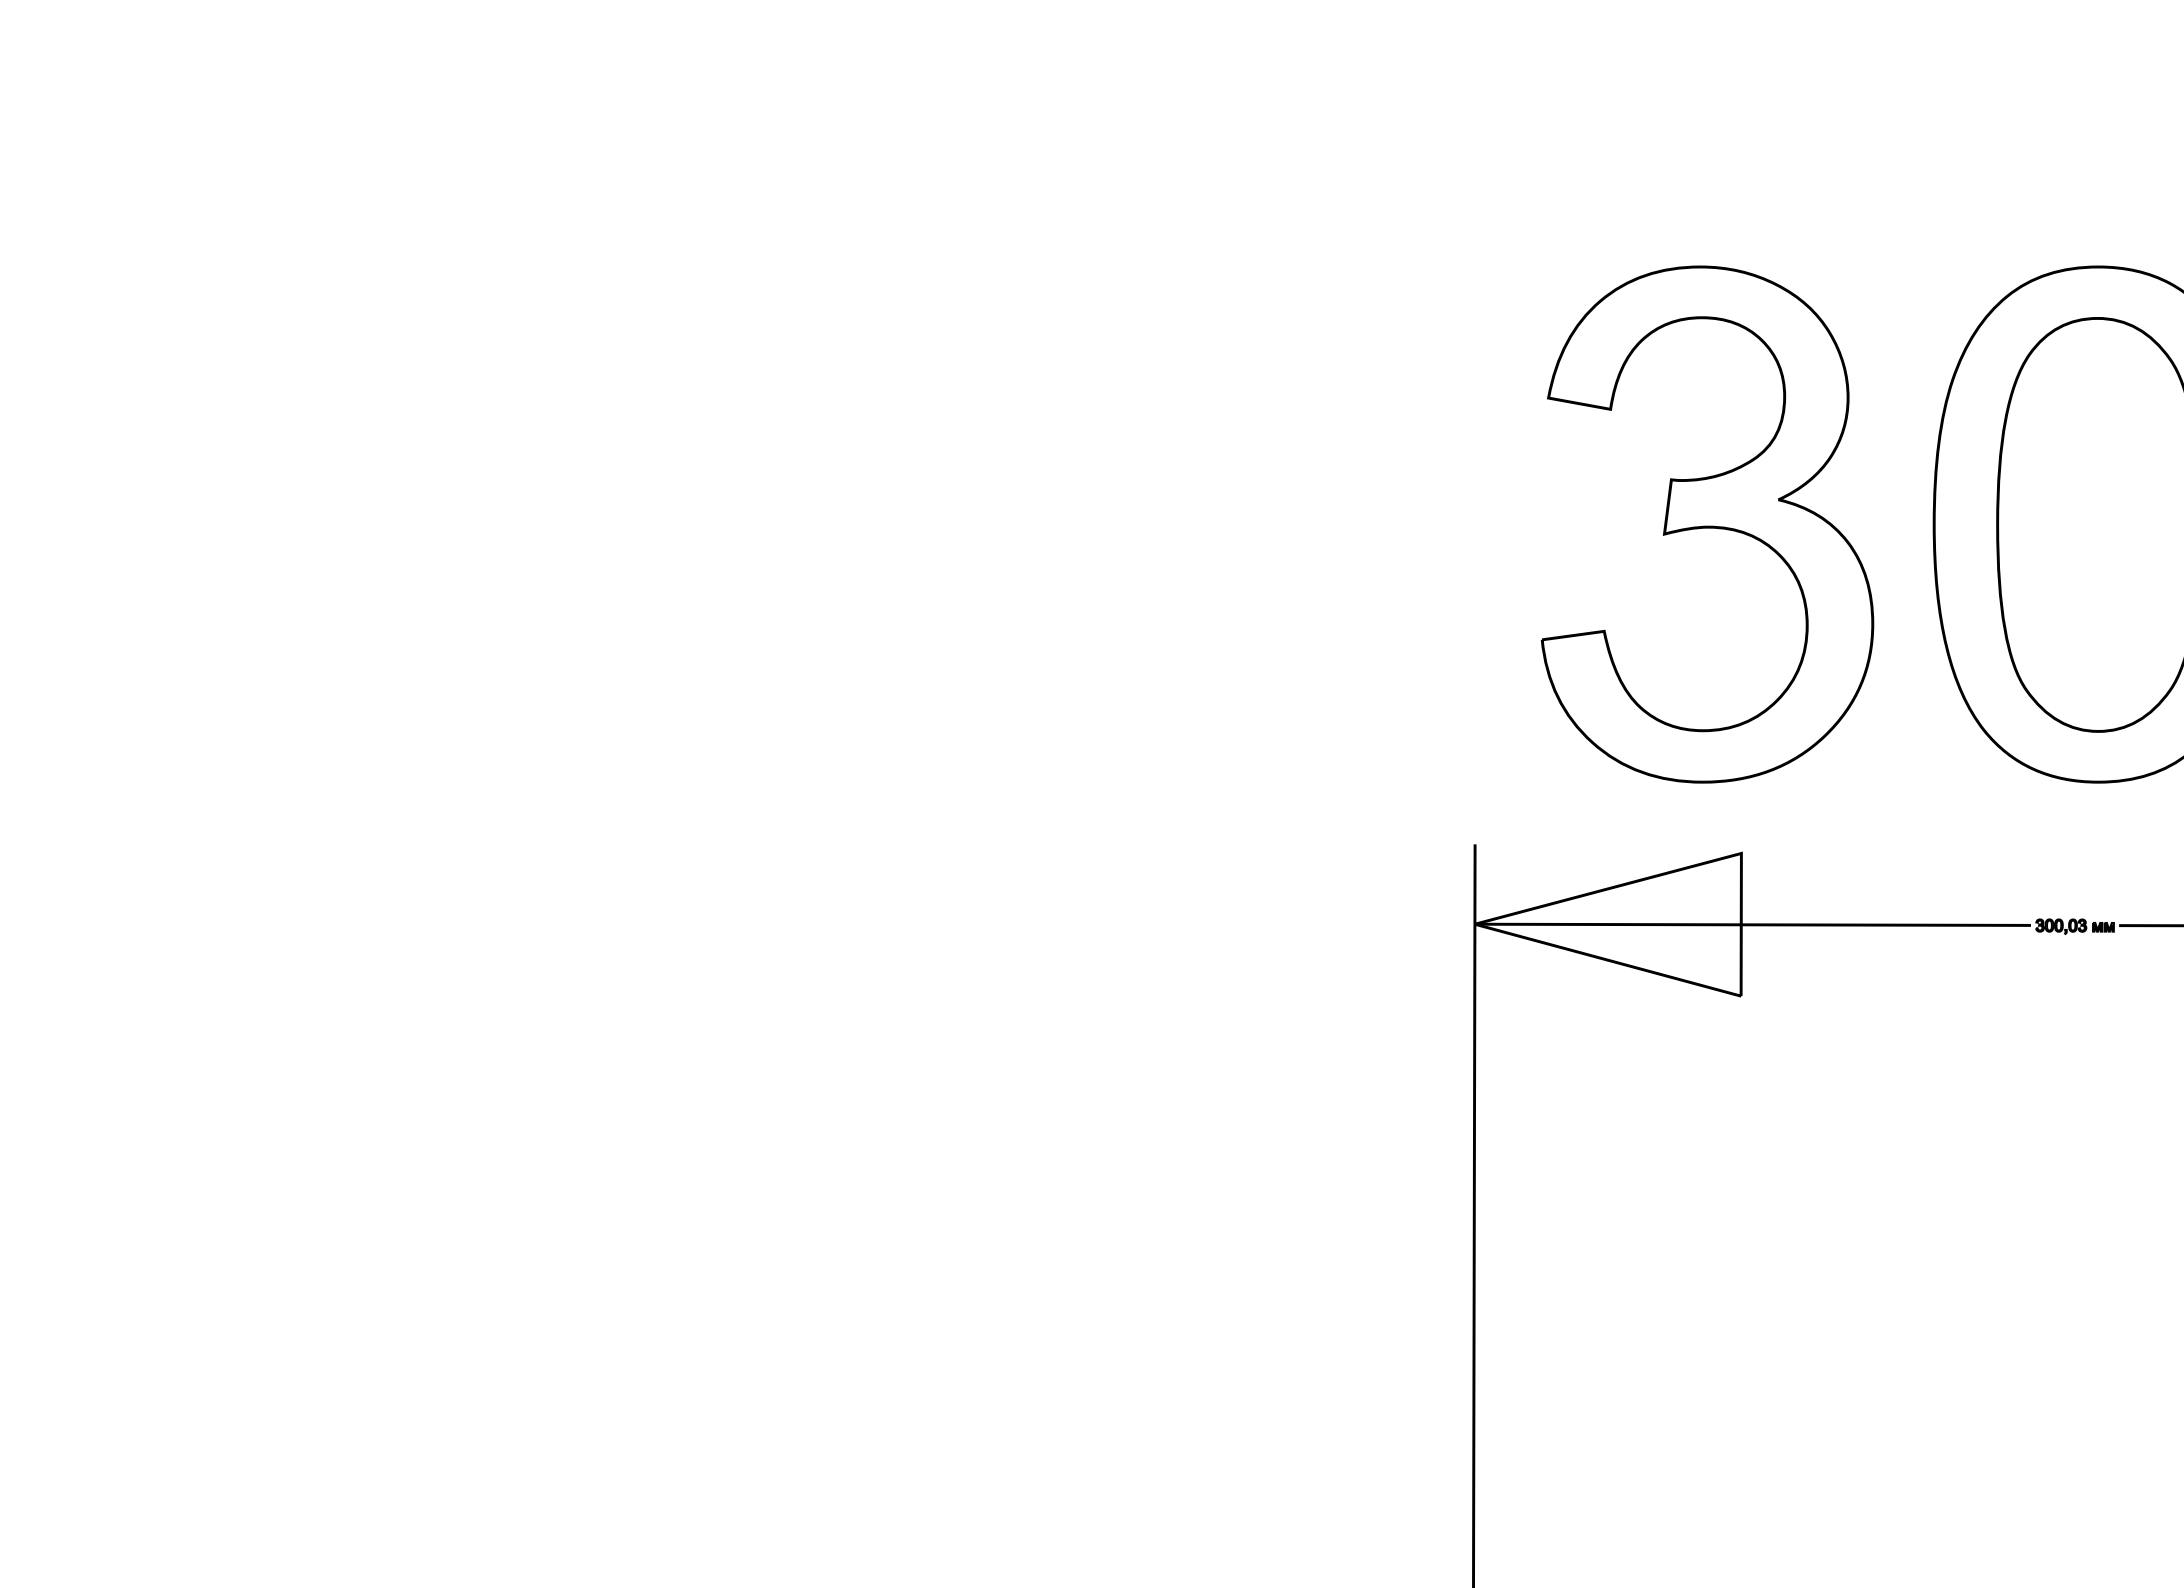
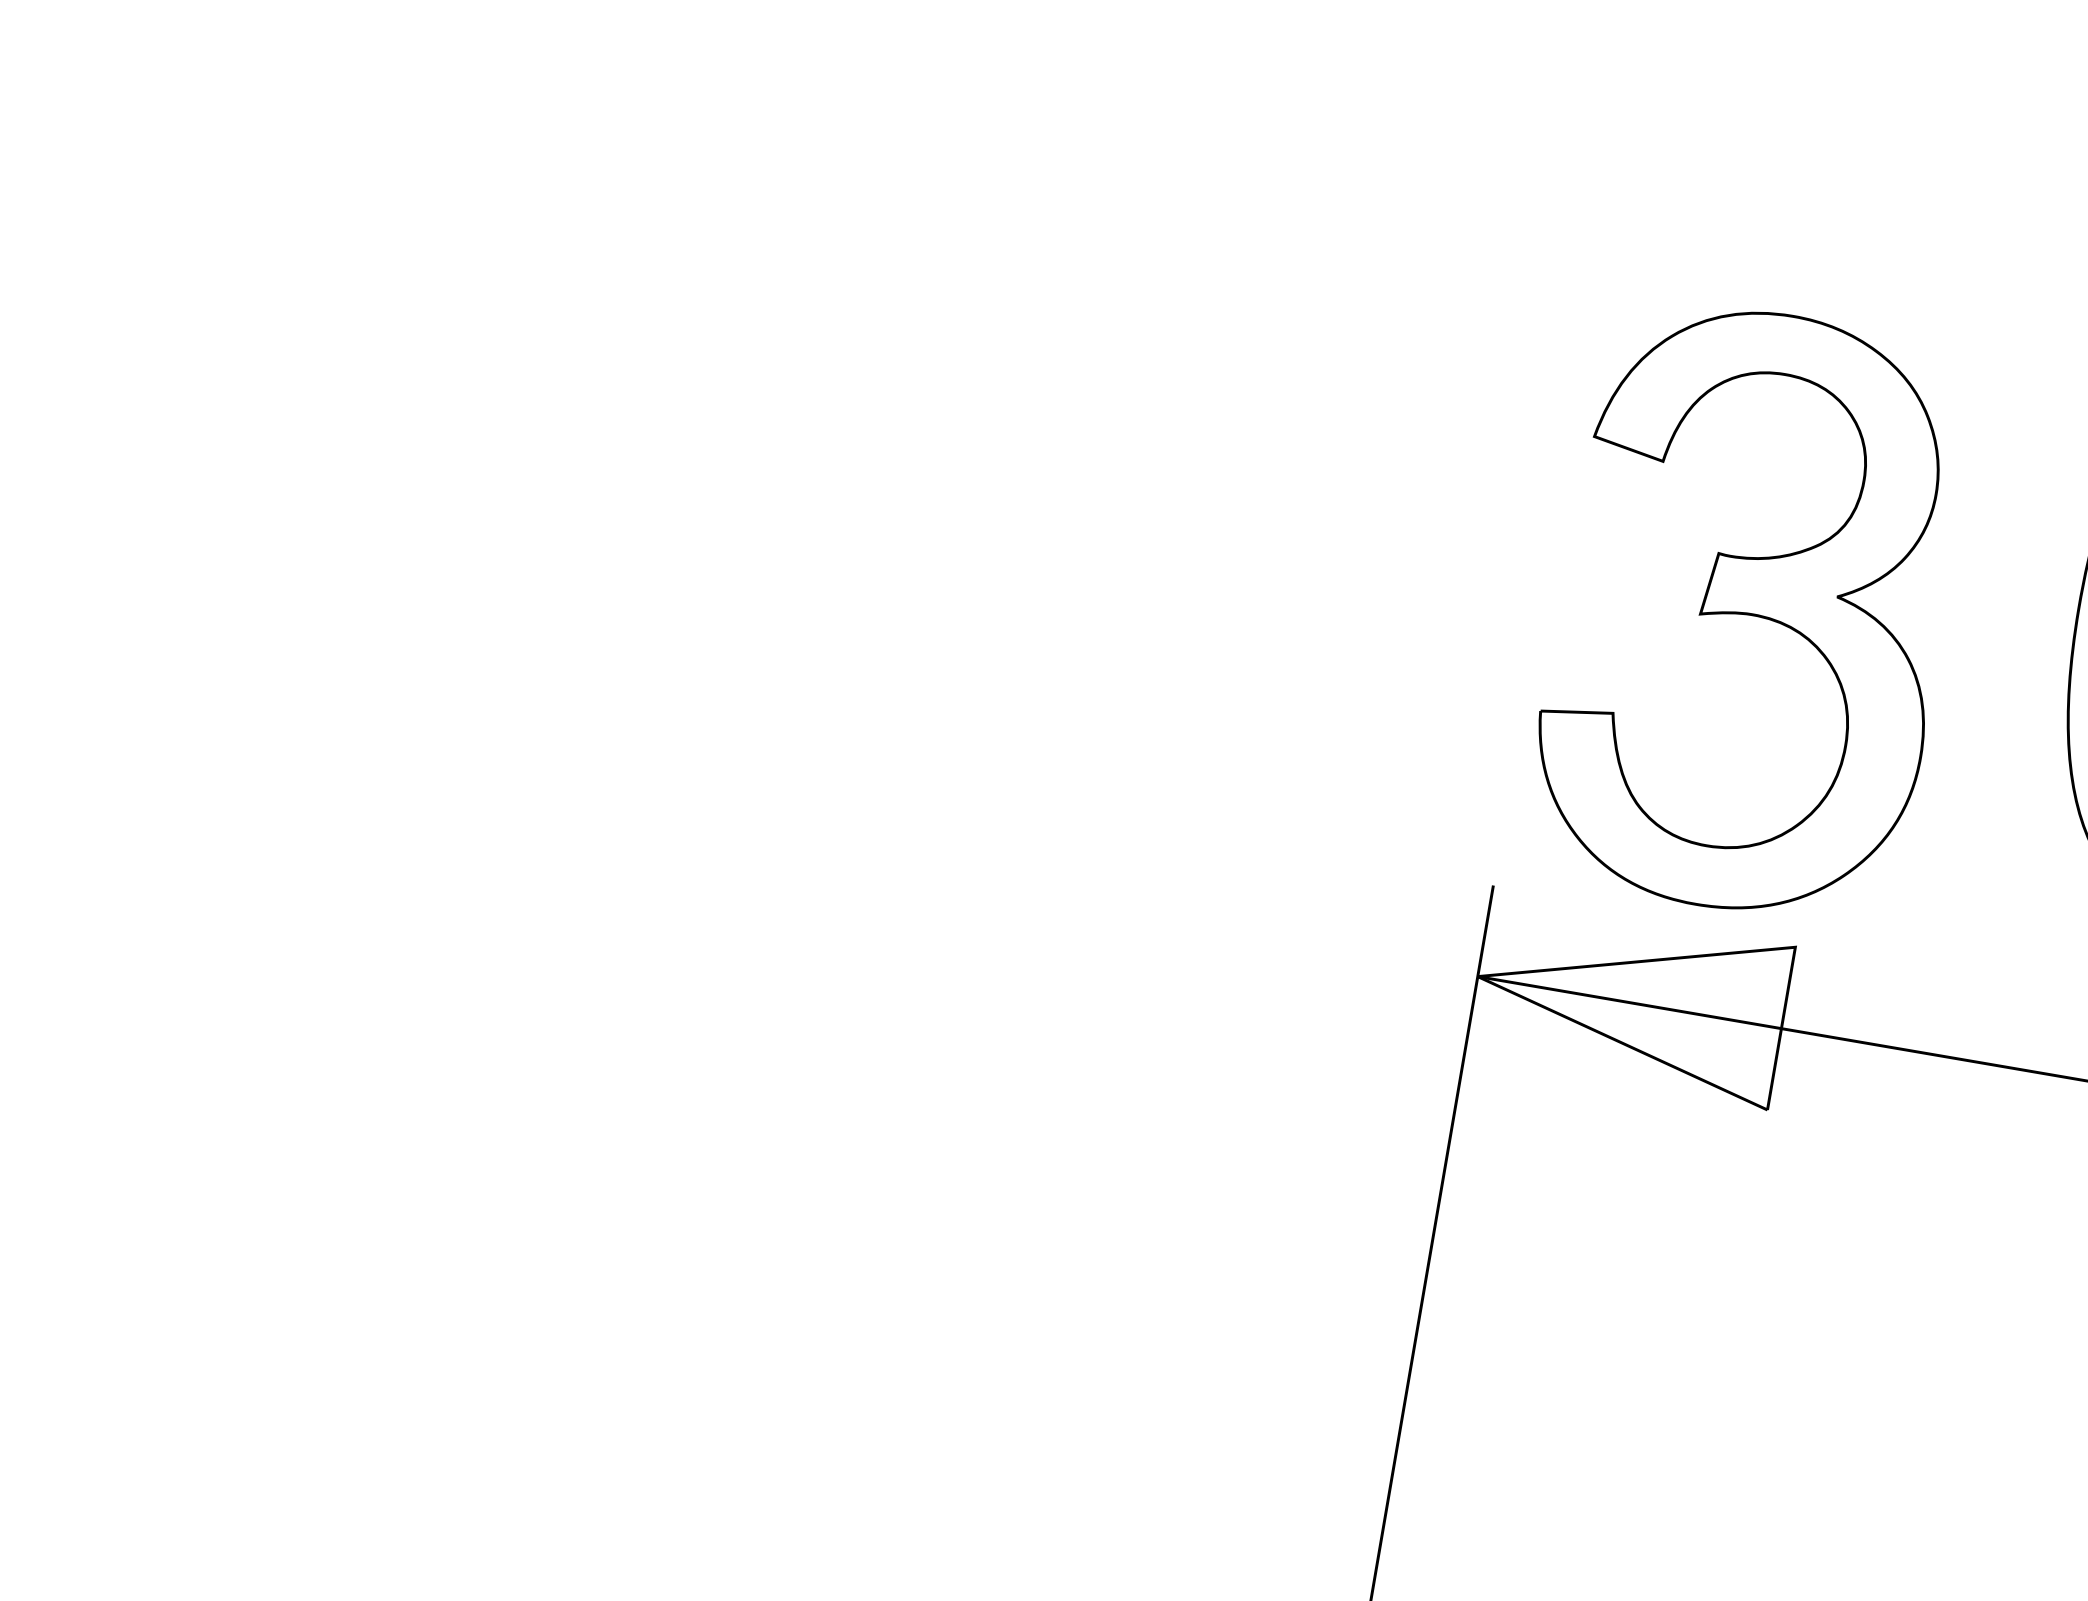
part: (1707, 524) -> (1751, 611), moved

